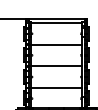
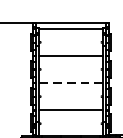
line: (56, 66) -> (70, 83), solid -> dashed

